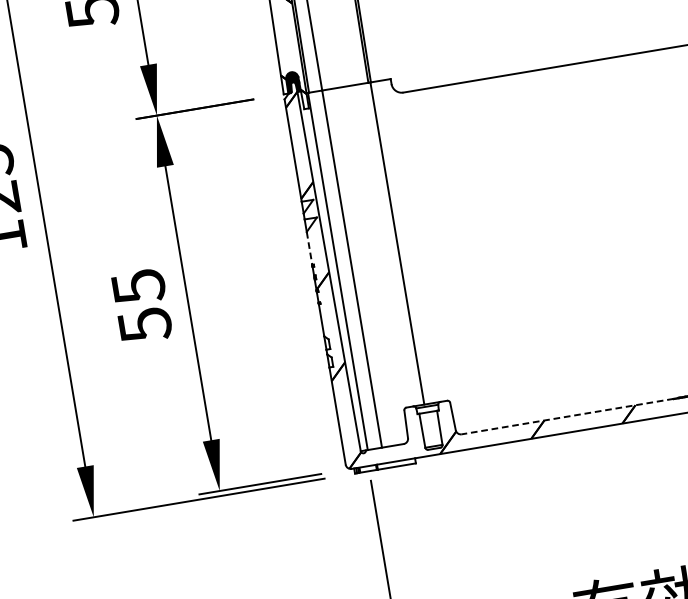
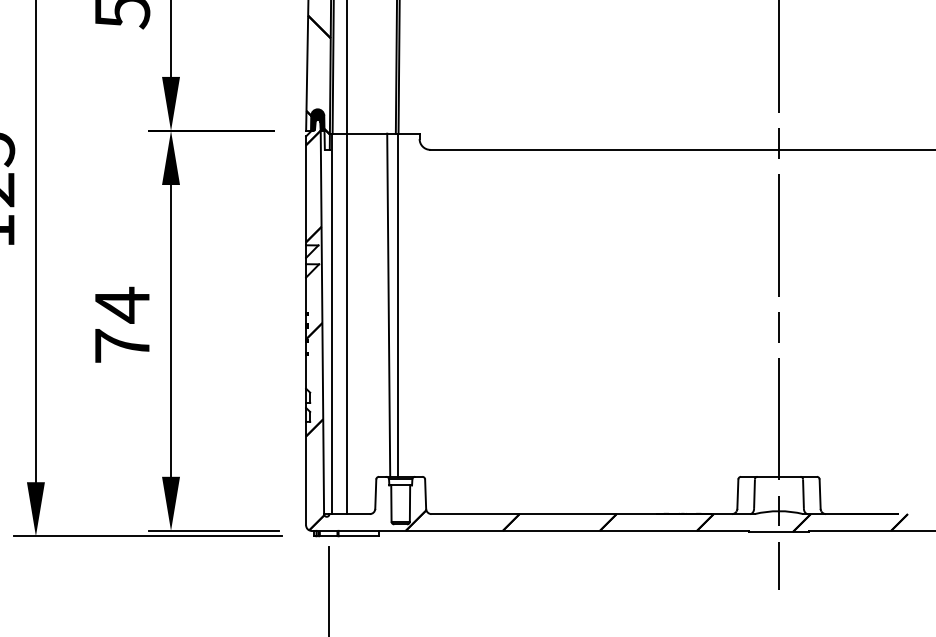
line: (388, 244) -> (388, 304), added
line: (309, 248) -> (306, 295), dashed -> solid
text: (141, 305) -> (122, 325), 55 -> 74
line: (567, 416) -> (544, 514), dashed -> solid

